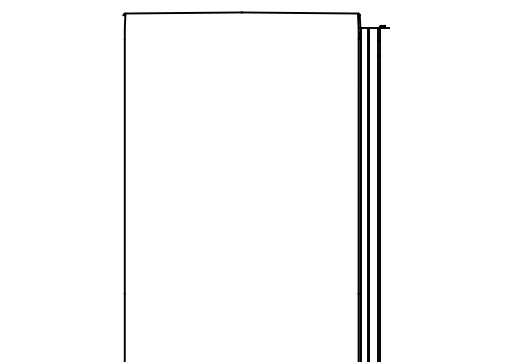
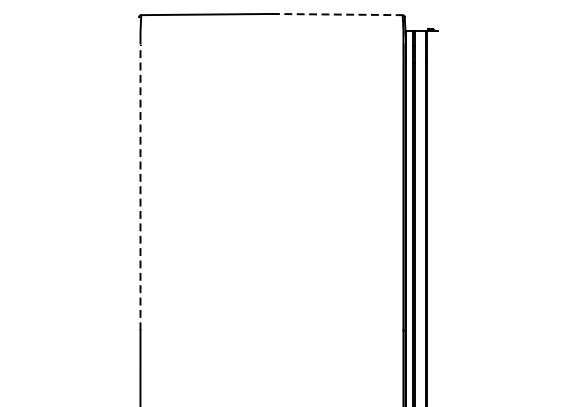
line: (300, 13) -> (338, 15), solid -> dashed
line: (124, 166) -> (140, 187), solid -> dashed

